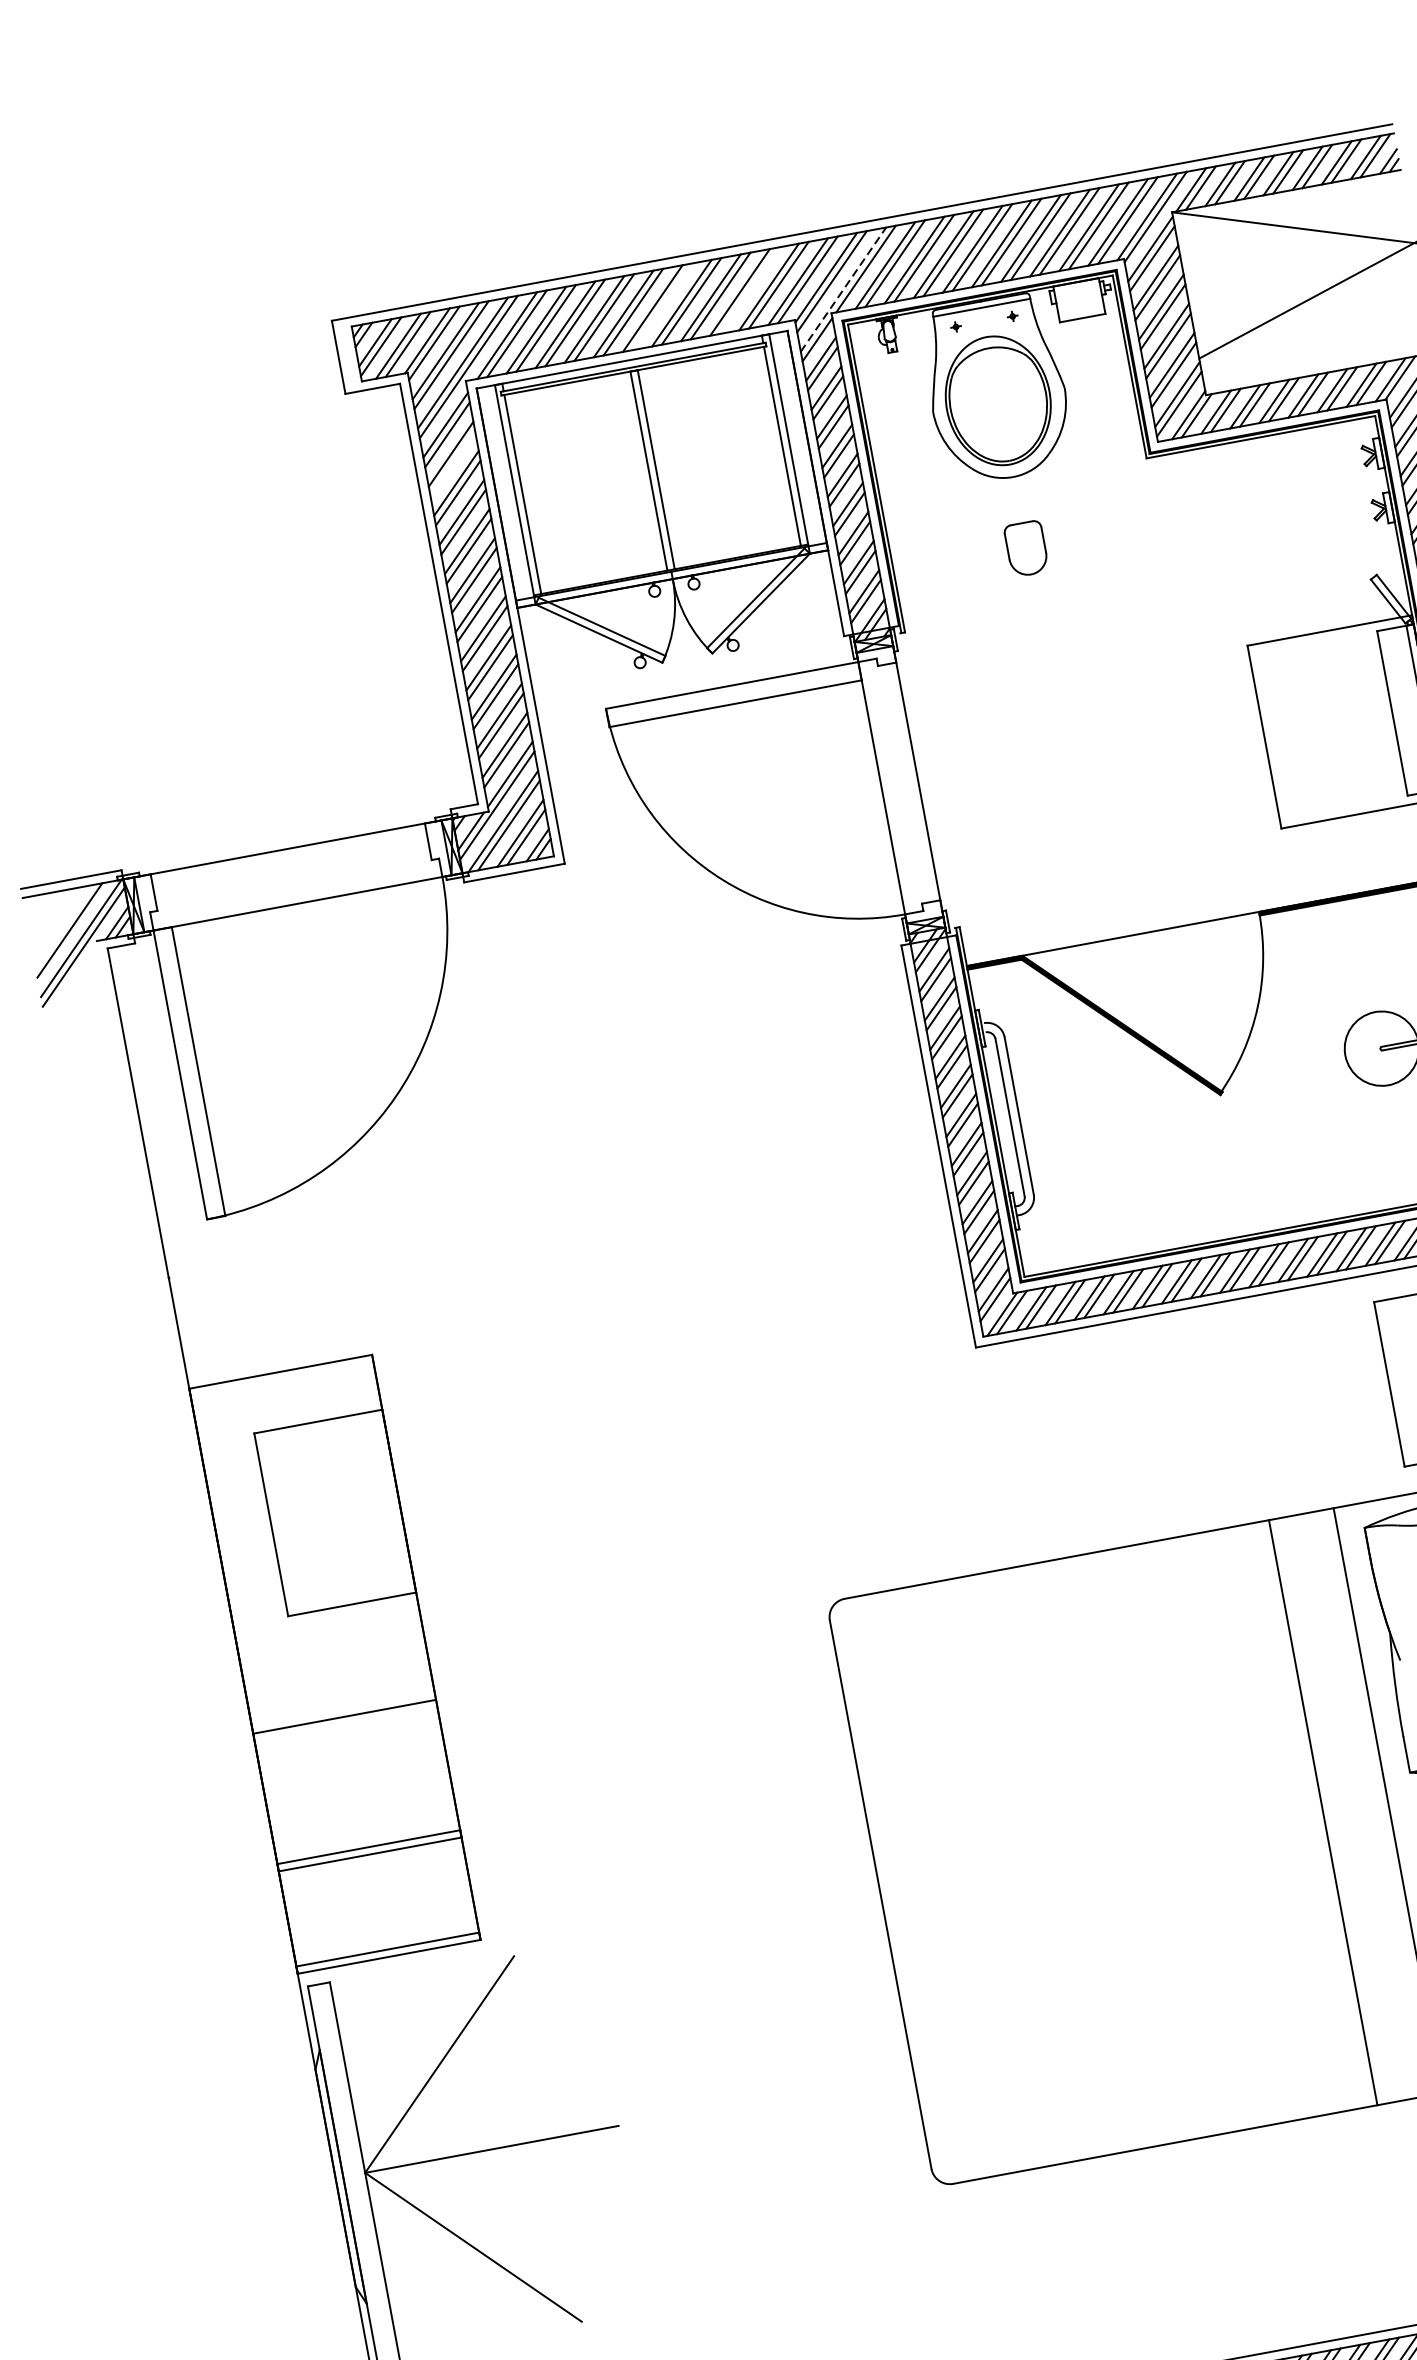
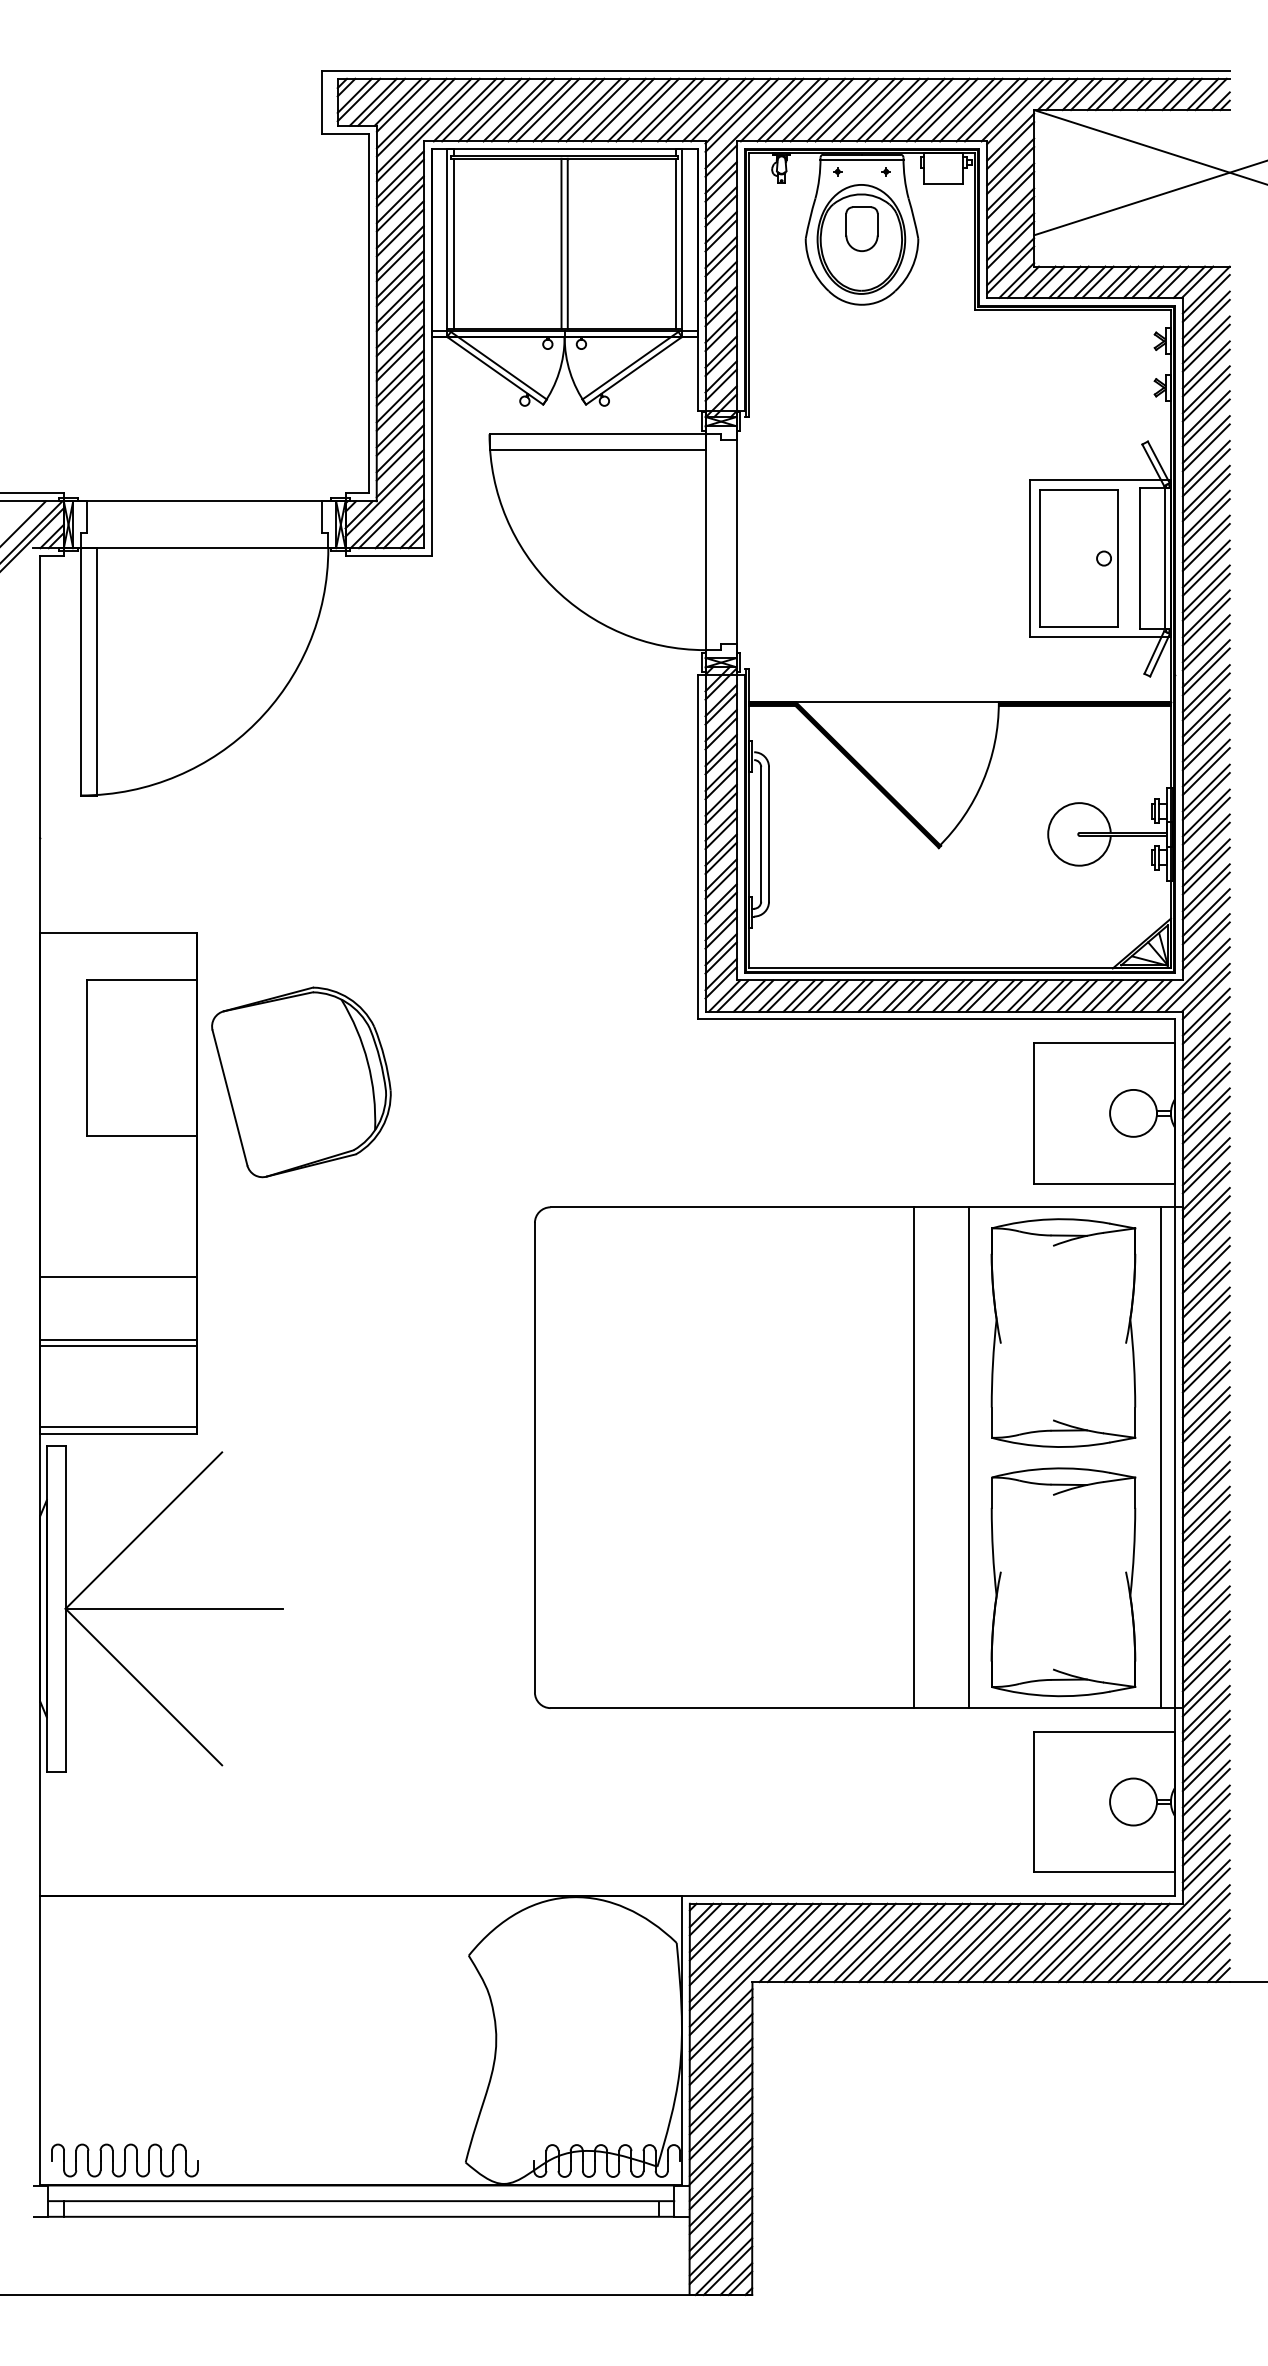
line: (749, 289) -> (672, 109), added
line: (843, 289) -> (750, 123), dashed -> solid
line: (661, 306) -> (597, 109), added
line: (451, 463) -> (399, 207), added
part: (1025, 548) -> (861, 228), moved
part: (1320, 726) -> (1078, 558), added
part: (526, 1506) -> (301, 1082), added
line: (344, 1717) -> (118, 1277), moved

